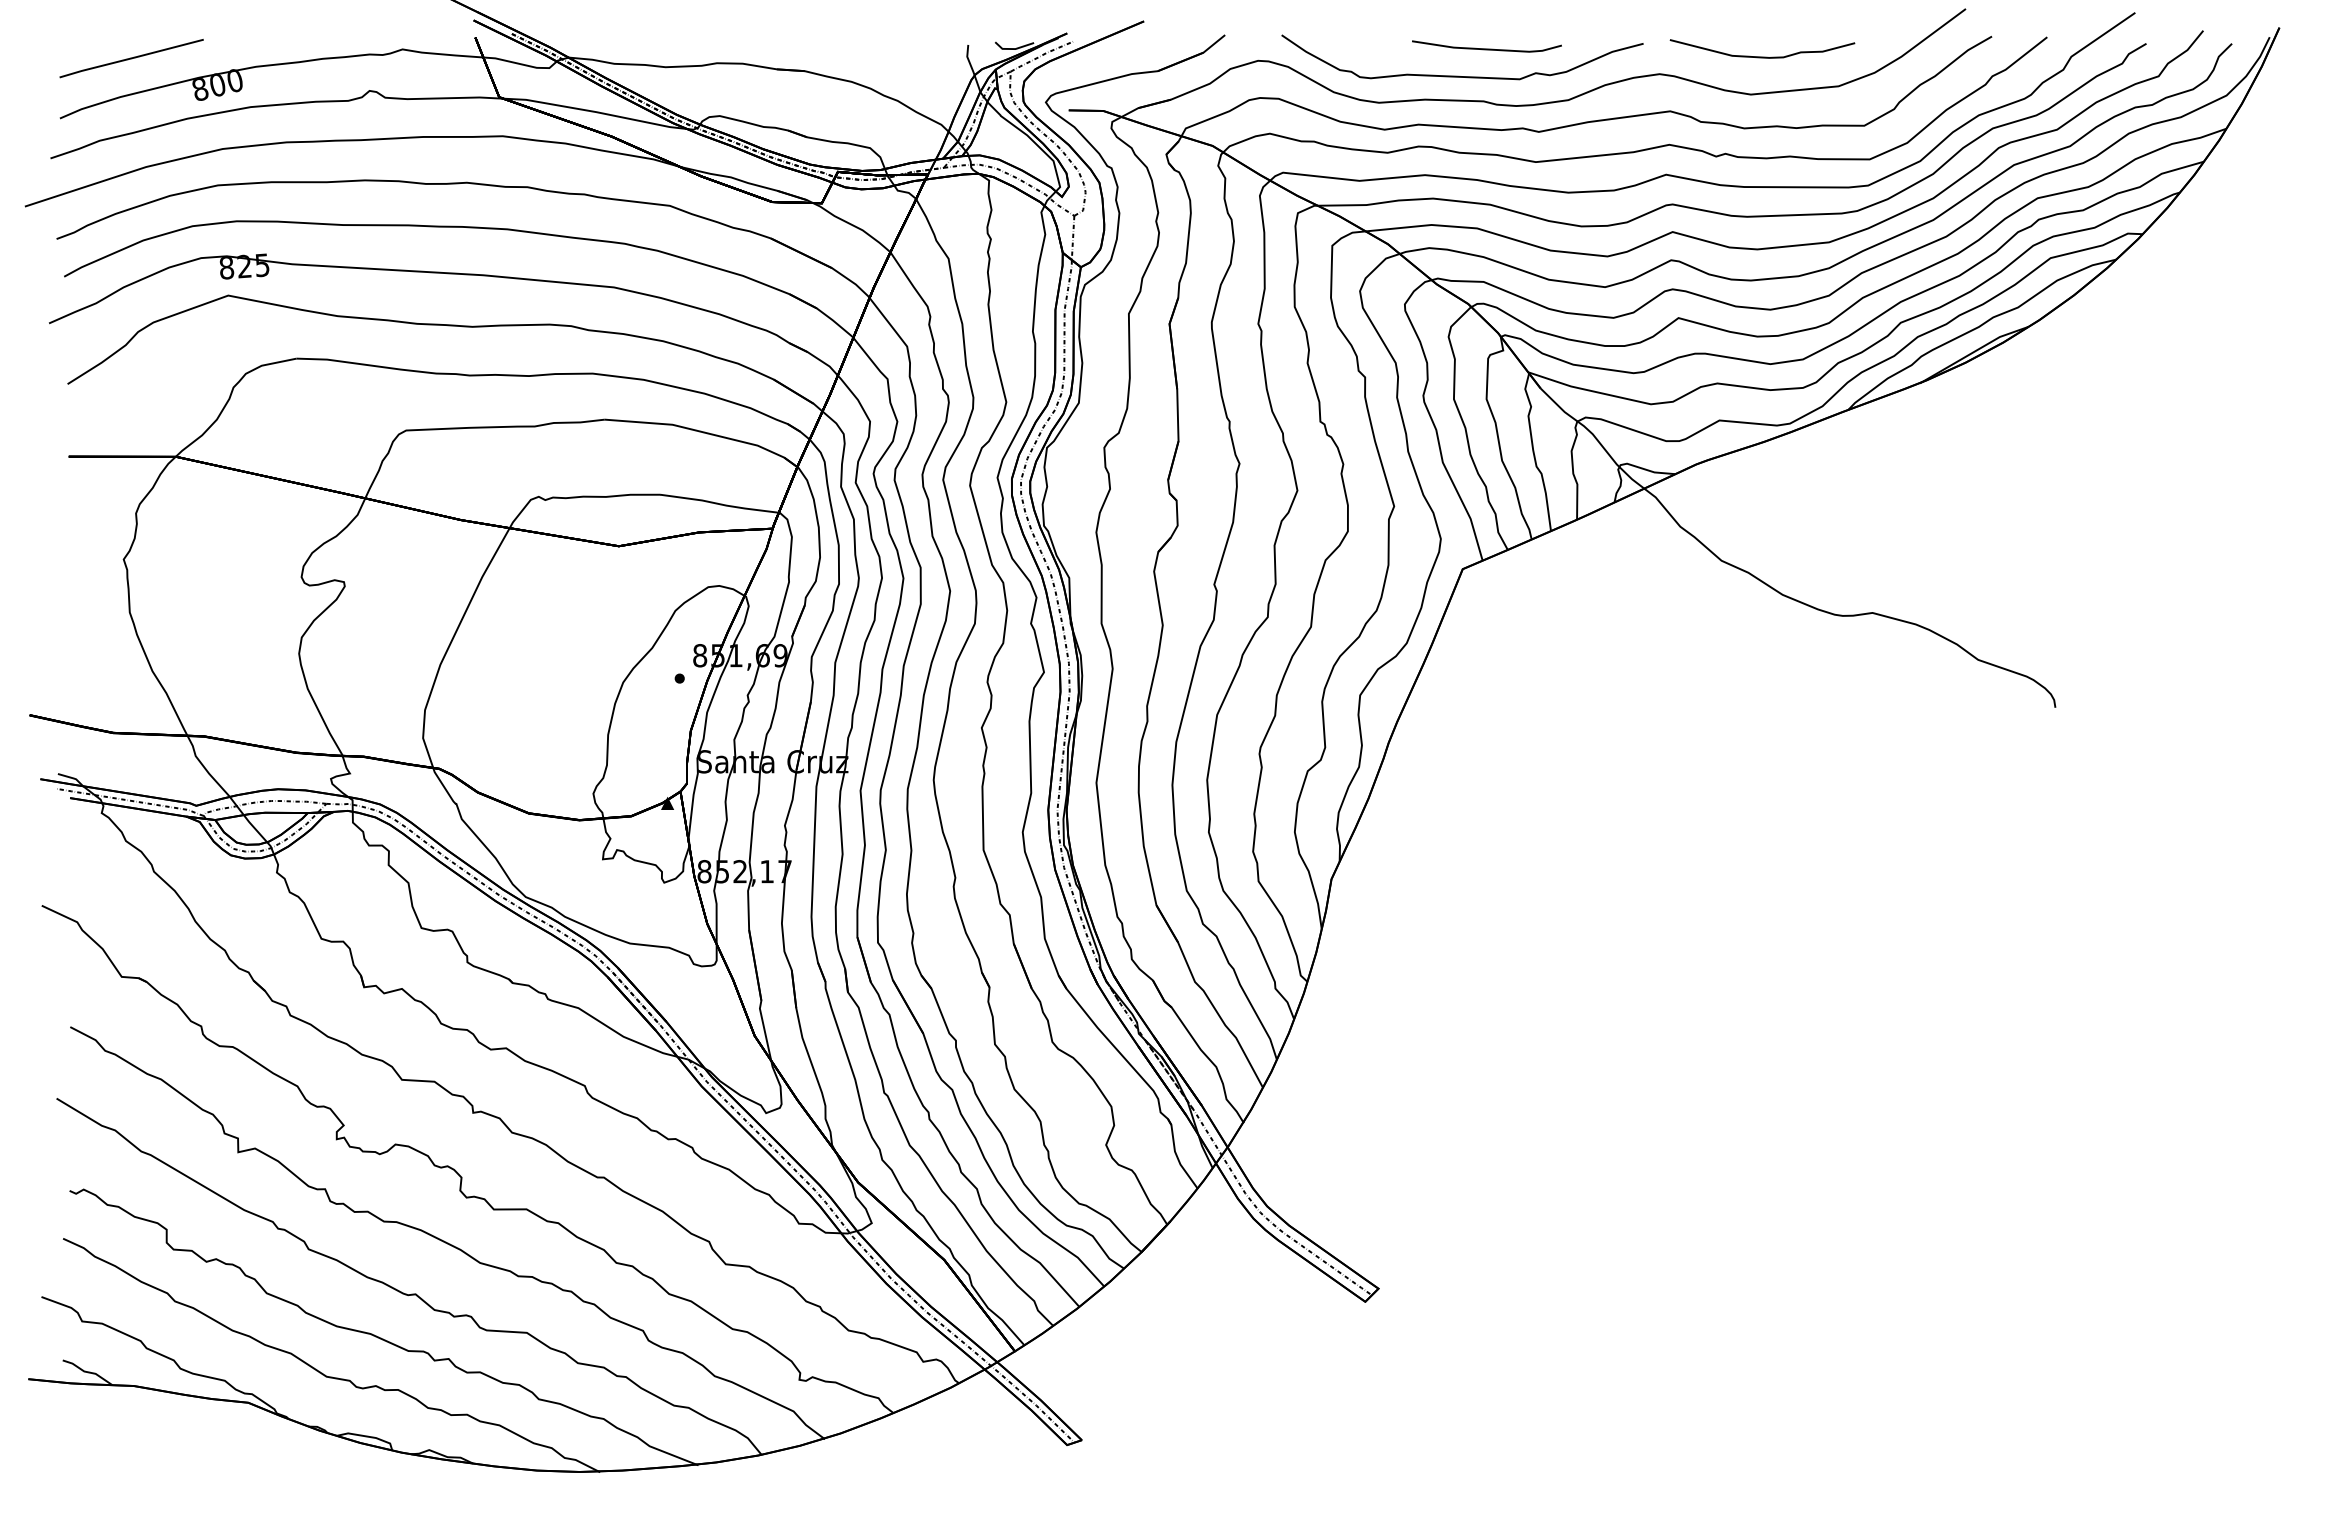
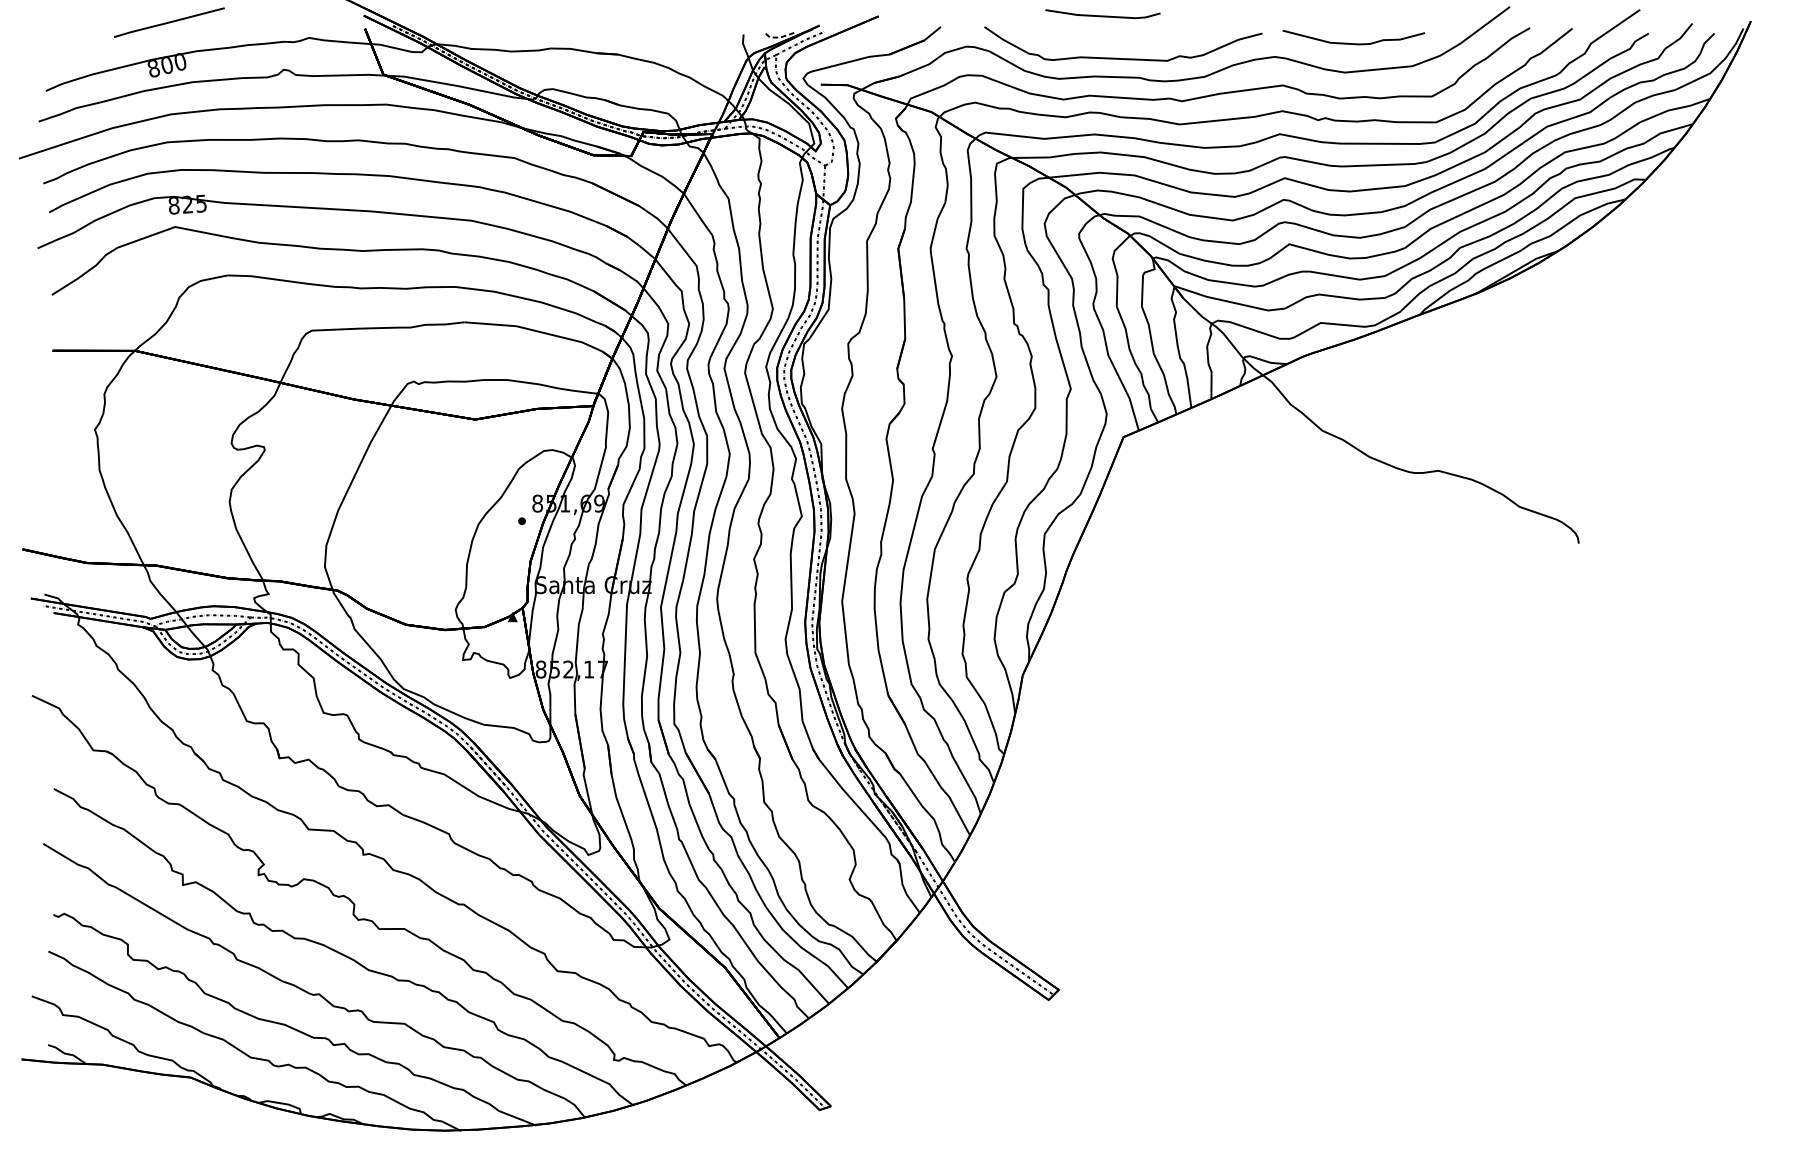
line: (1486, 48) -> (1102, 15), moved
line: (1013, 49) -> (778, 37), solid -> dashed
line: (131, 58) -> (169, 22), moved

